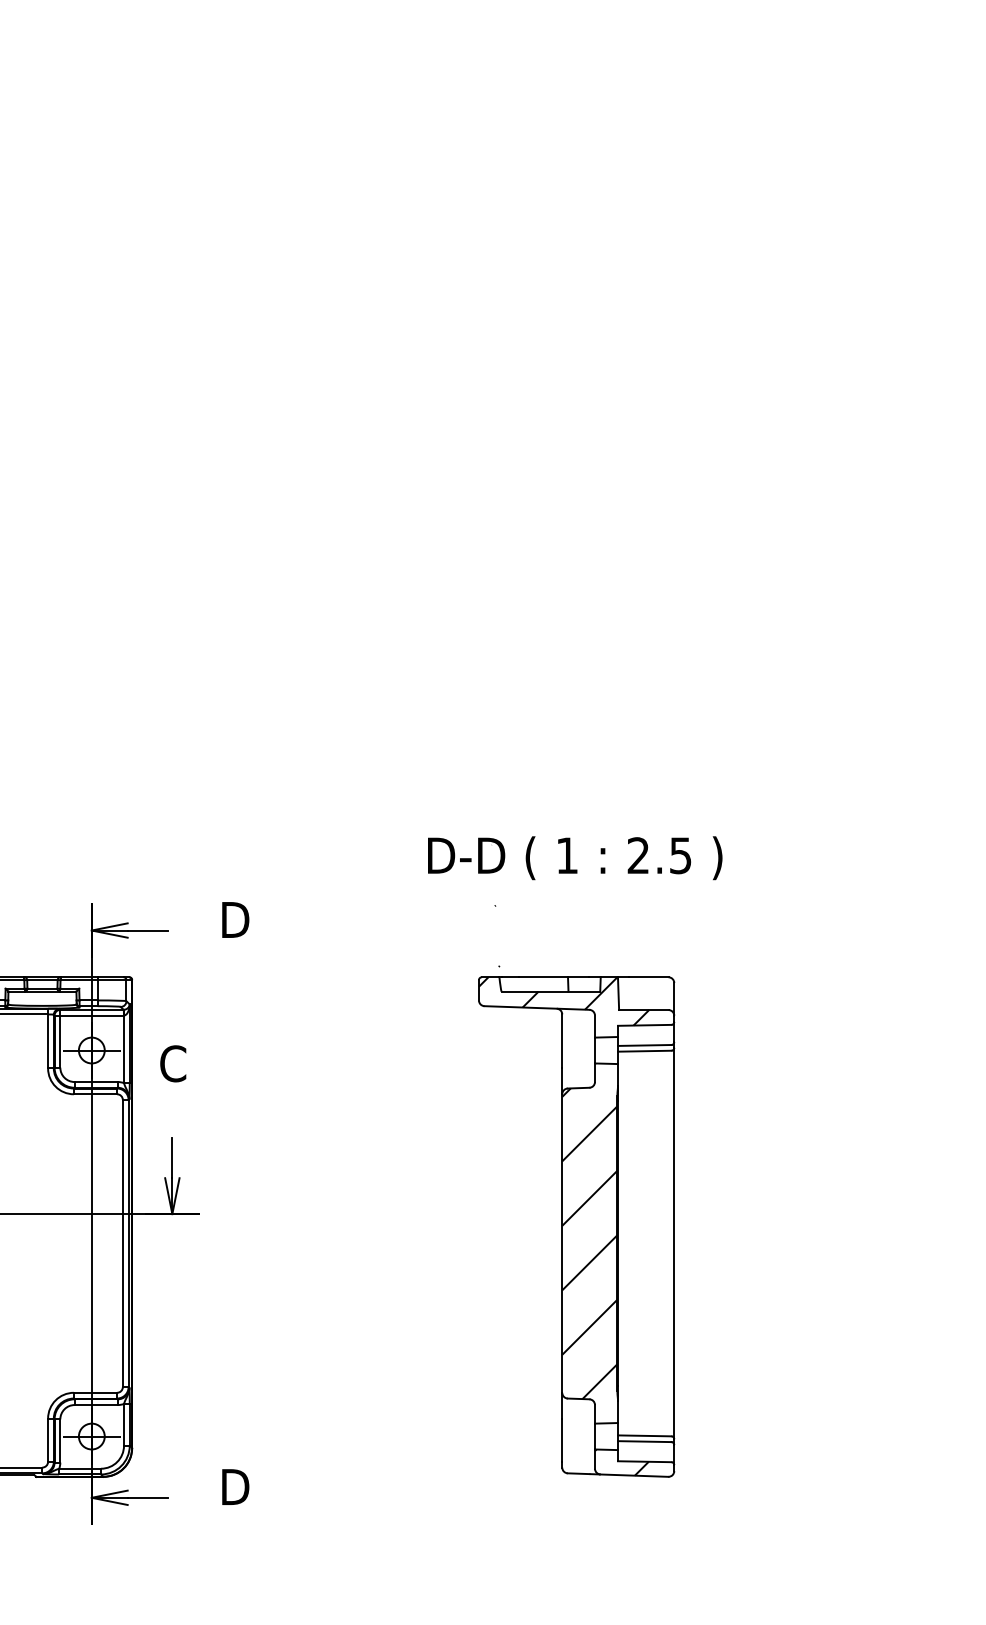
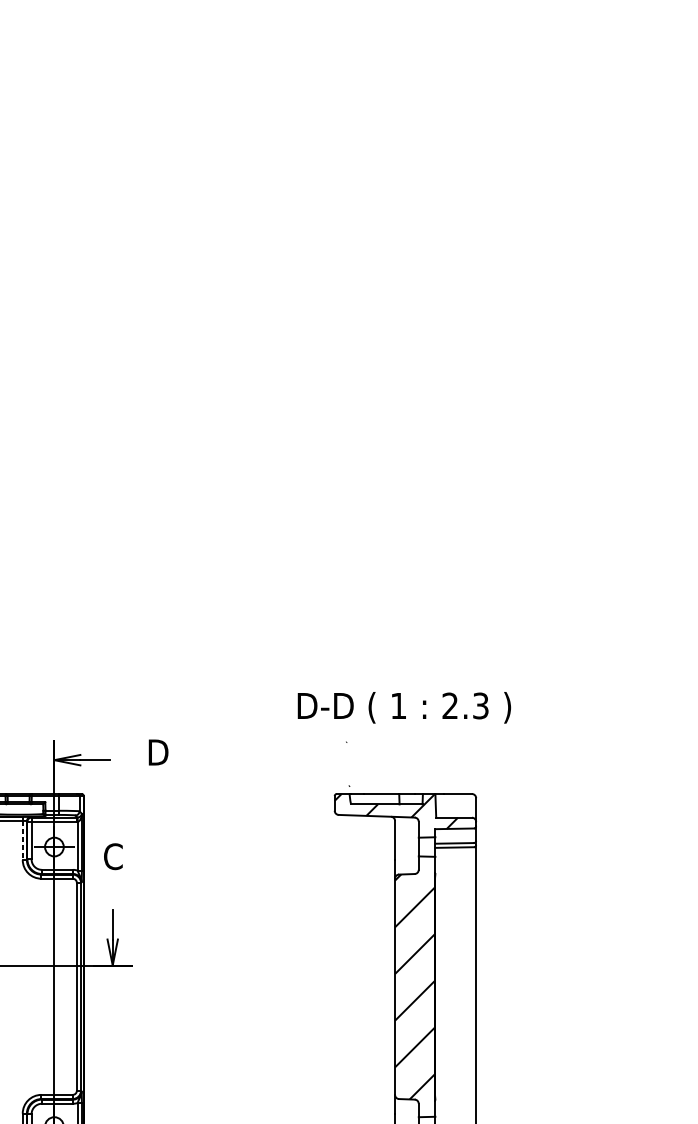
text: (680, 855) -> (480, 705), 2.5 -> 2.3
line: (48, 1041) -> (23, 840), solid -> dashed

